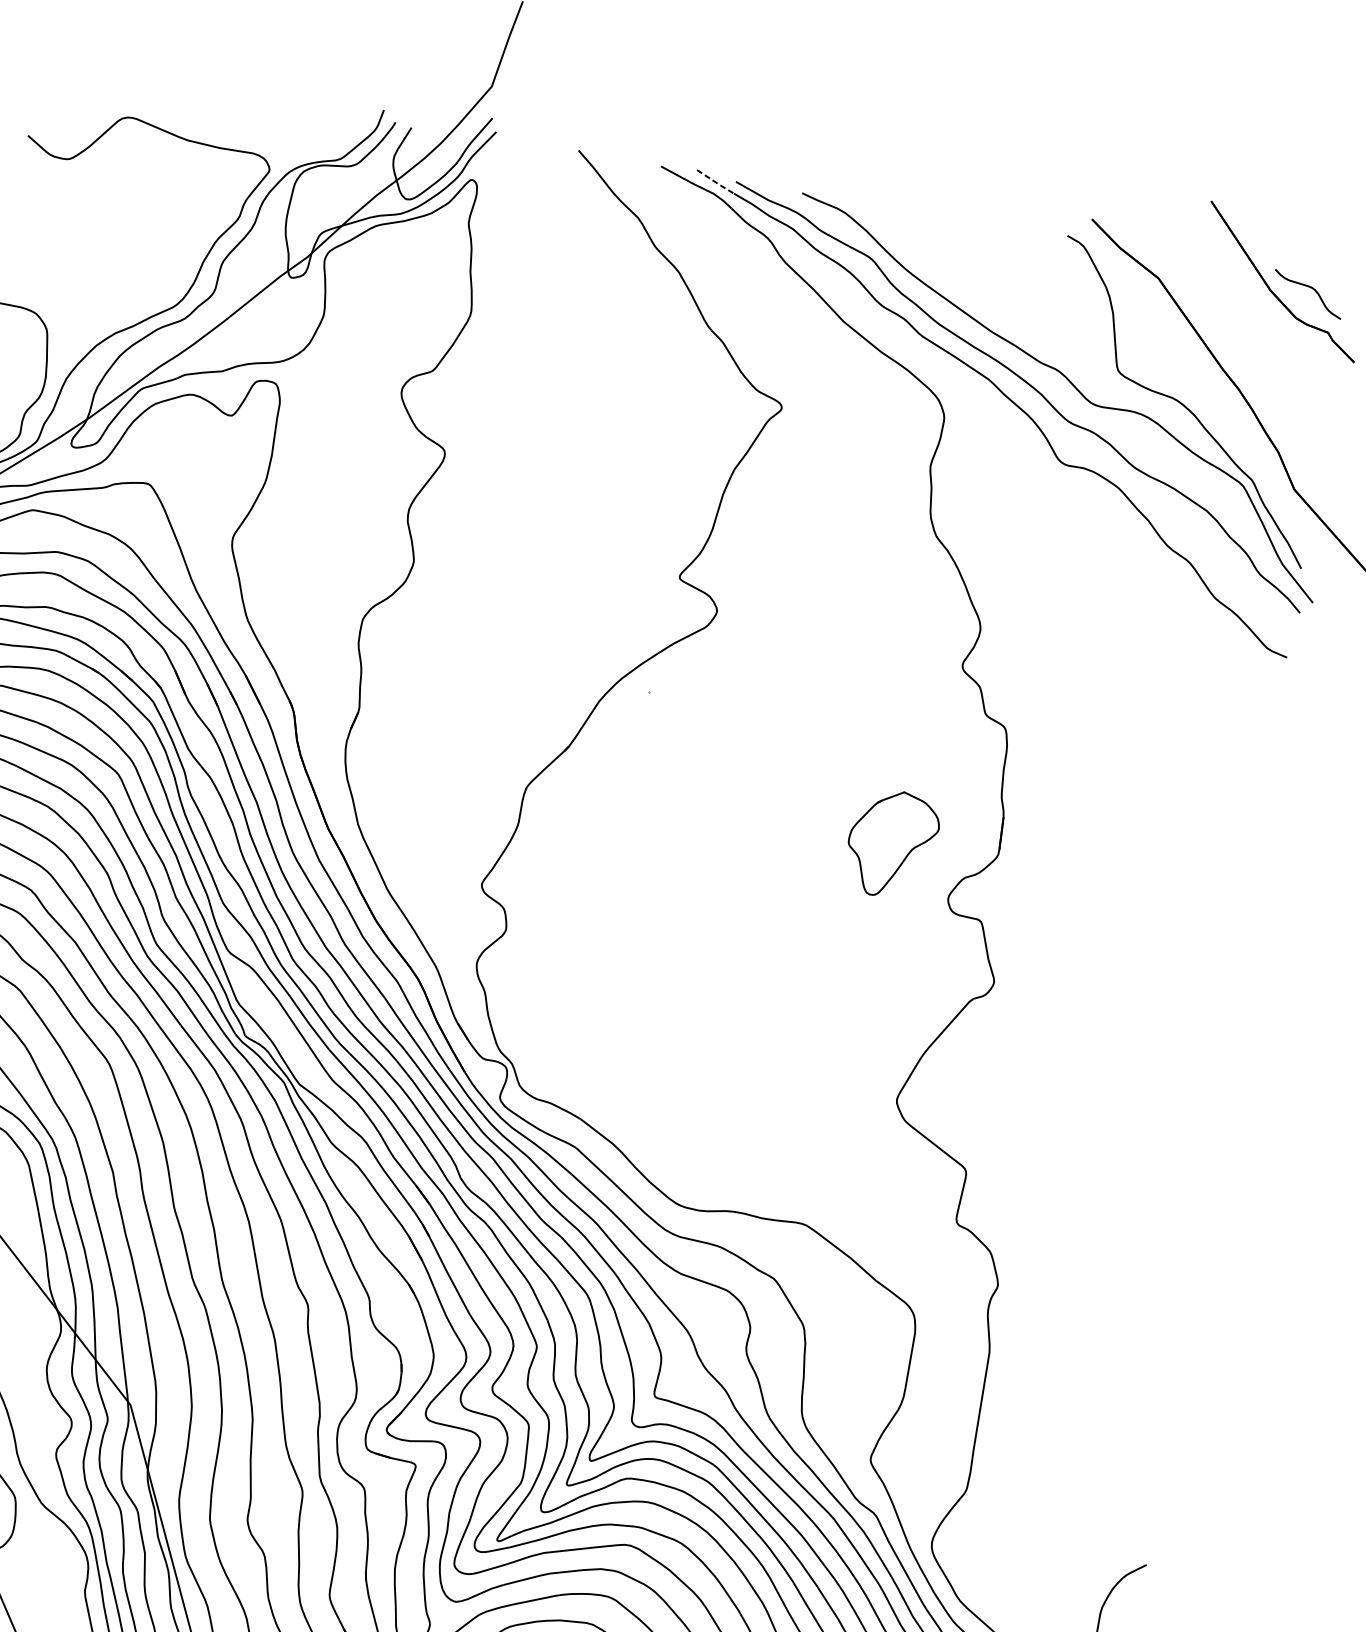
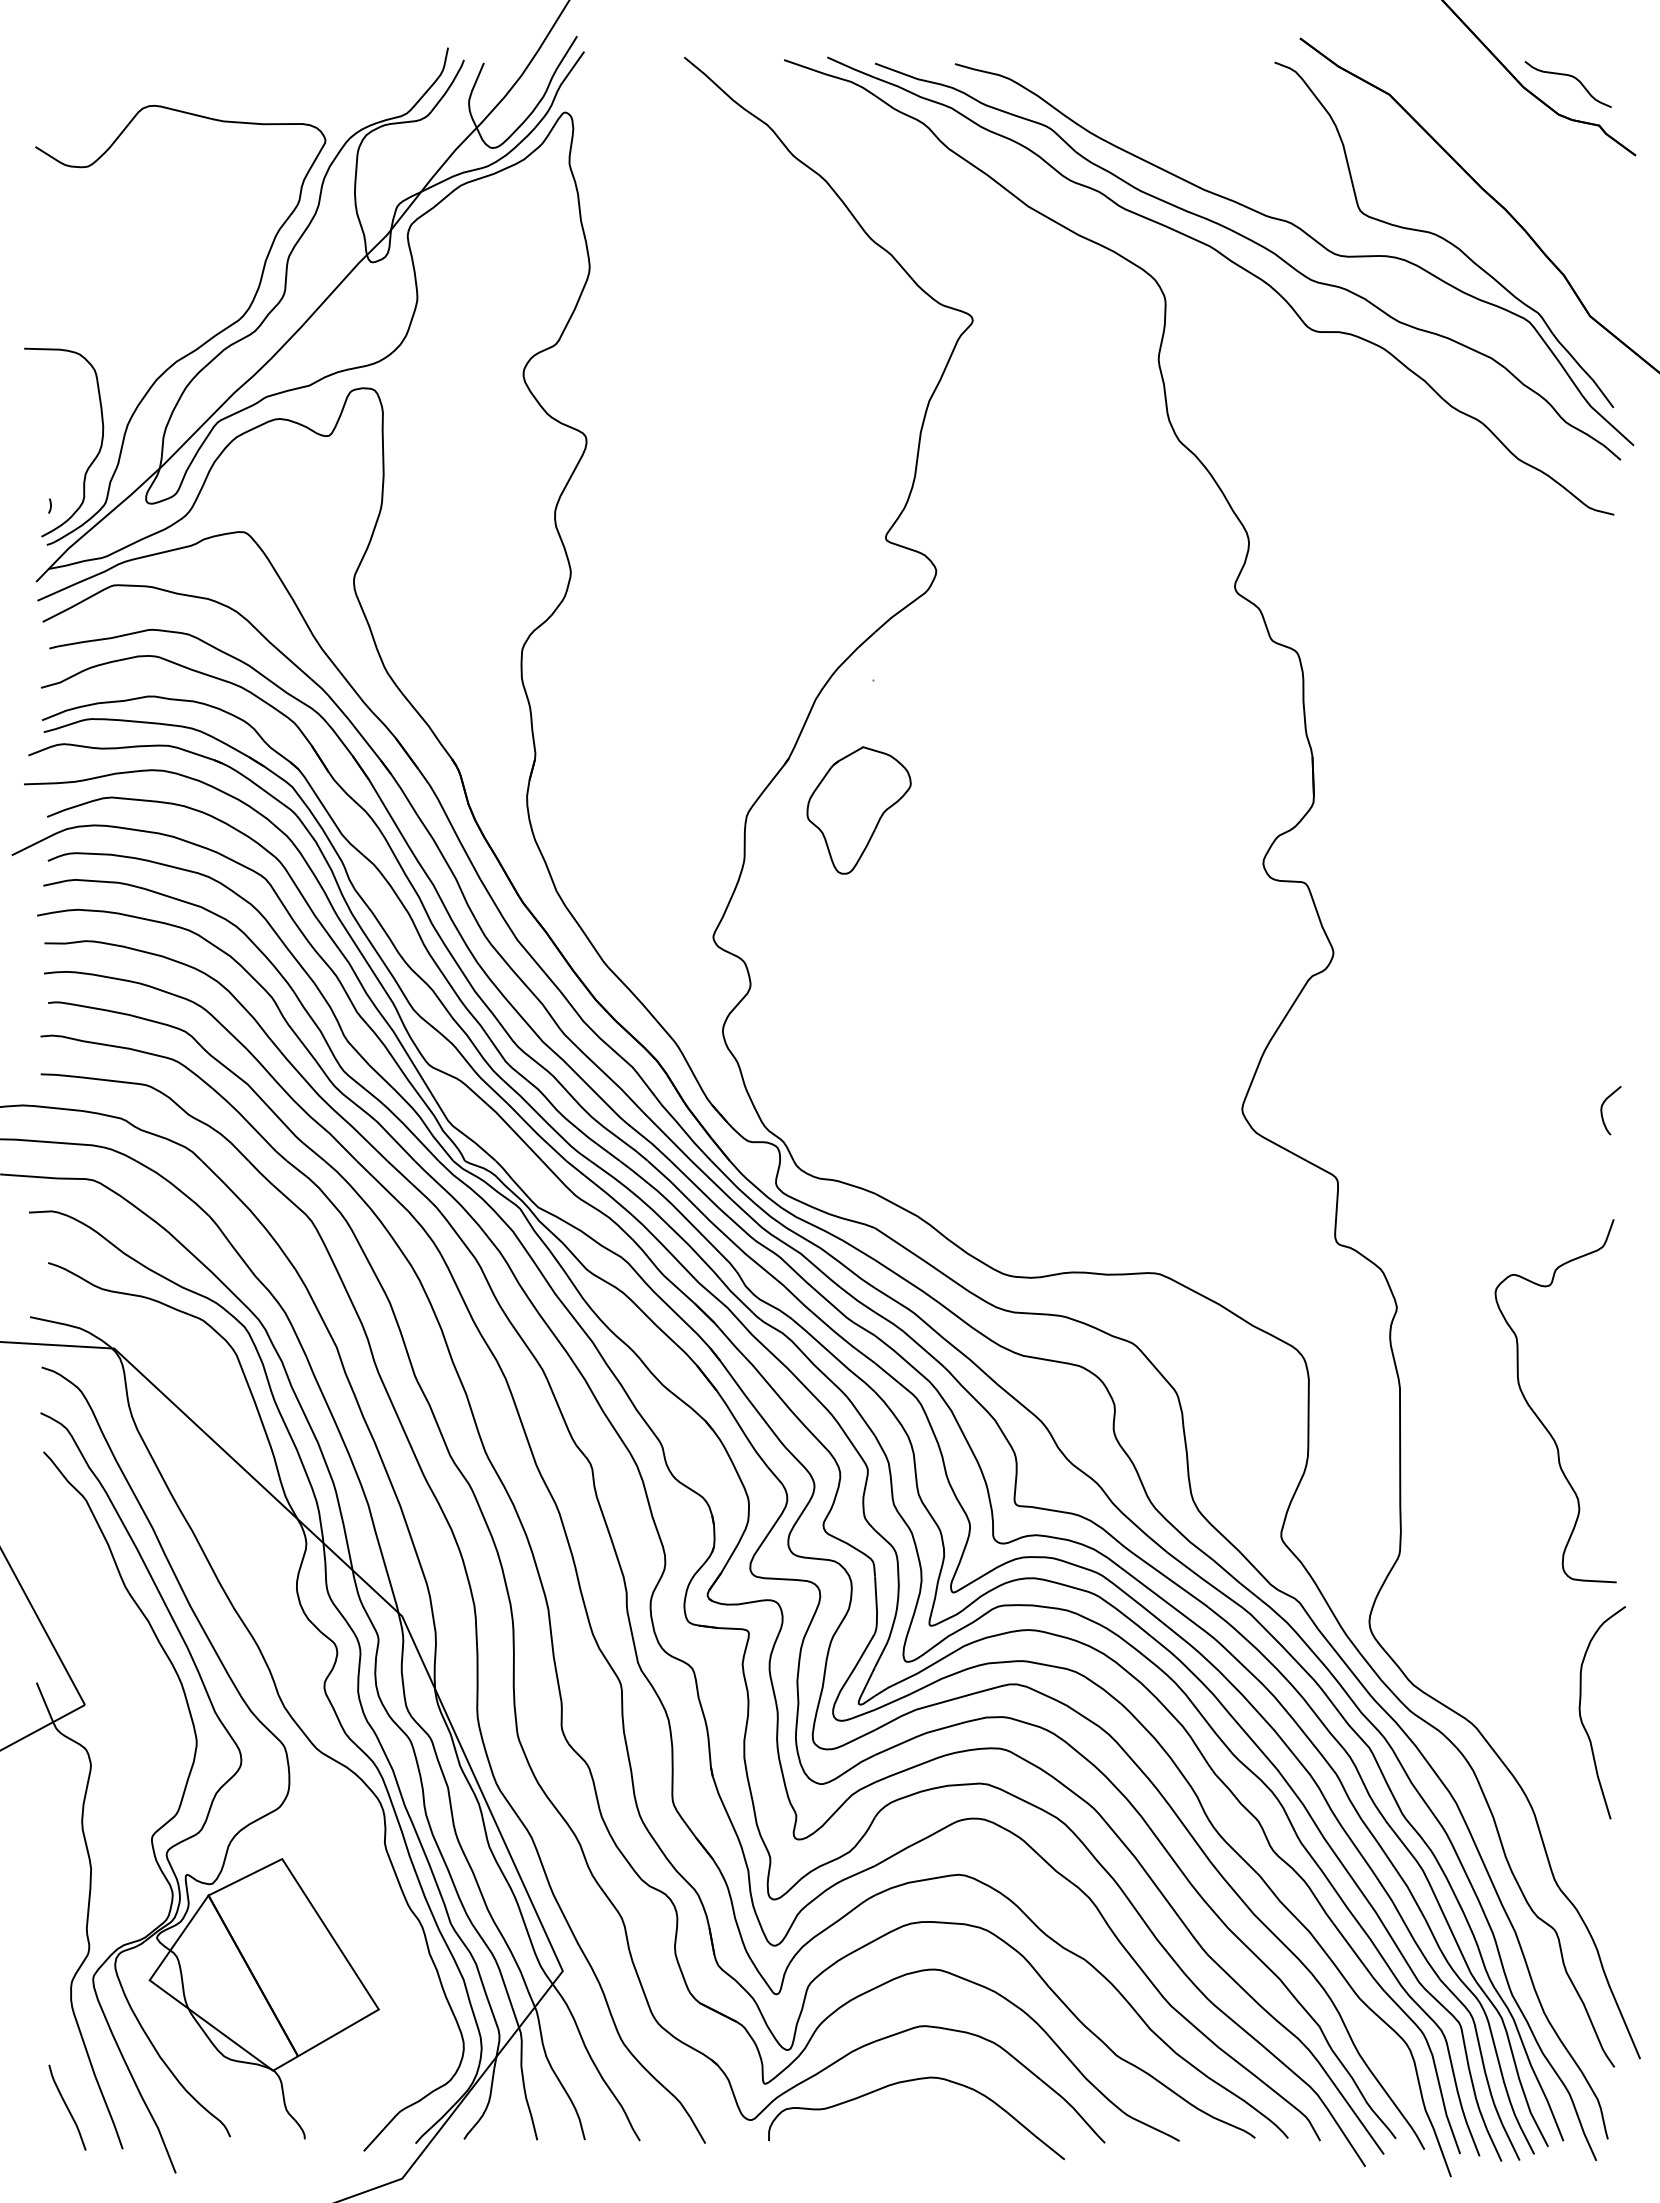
line: (715, 181) -> (851, 67), dashed -> solid
part: (891, 844) -> (858, 810), moved
curve: (1195, 1150) -> (1602, 1110), added
curve: (1100, 1395) -> (1538, 1416), added

